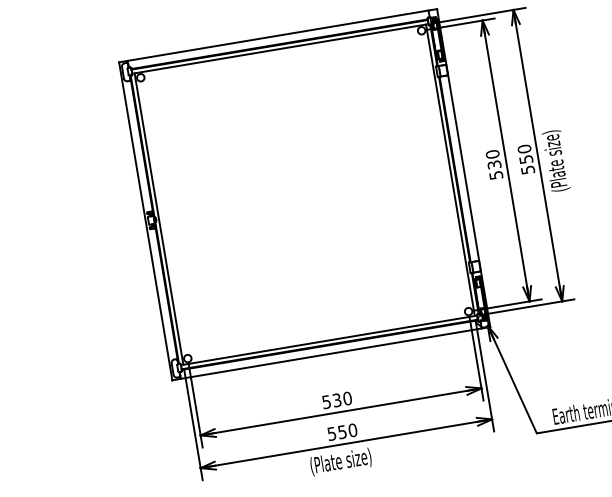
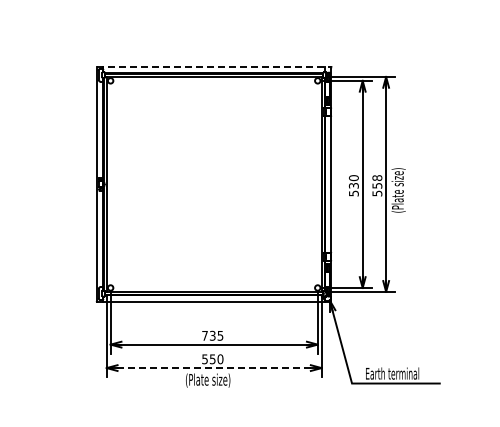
line: (278, 36) -> (214, 67), solid -> dashed
text: (524, 149) -> (377, 178), 550 -> 558
text: (336, 399) -> (212, 335), 530 -> 735
line: (345, 444) -> (213, 368), solid -> dashed

